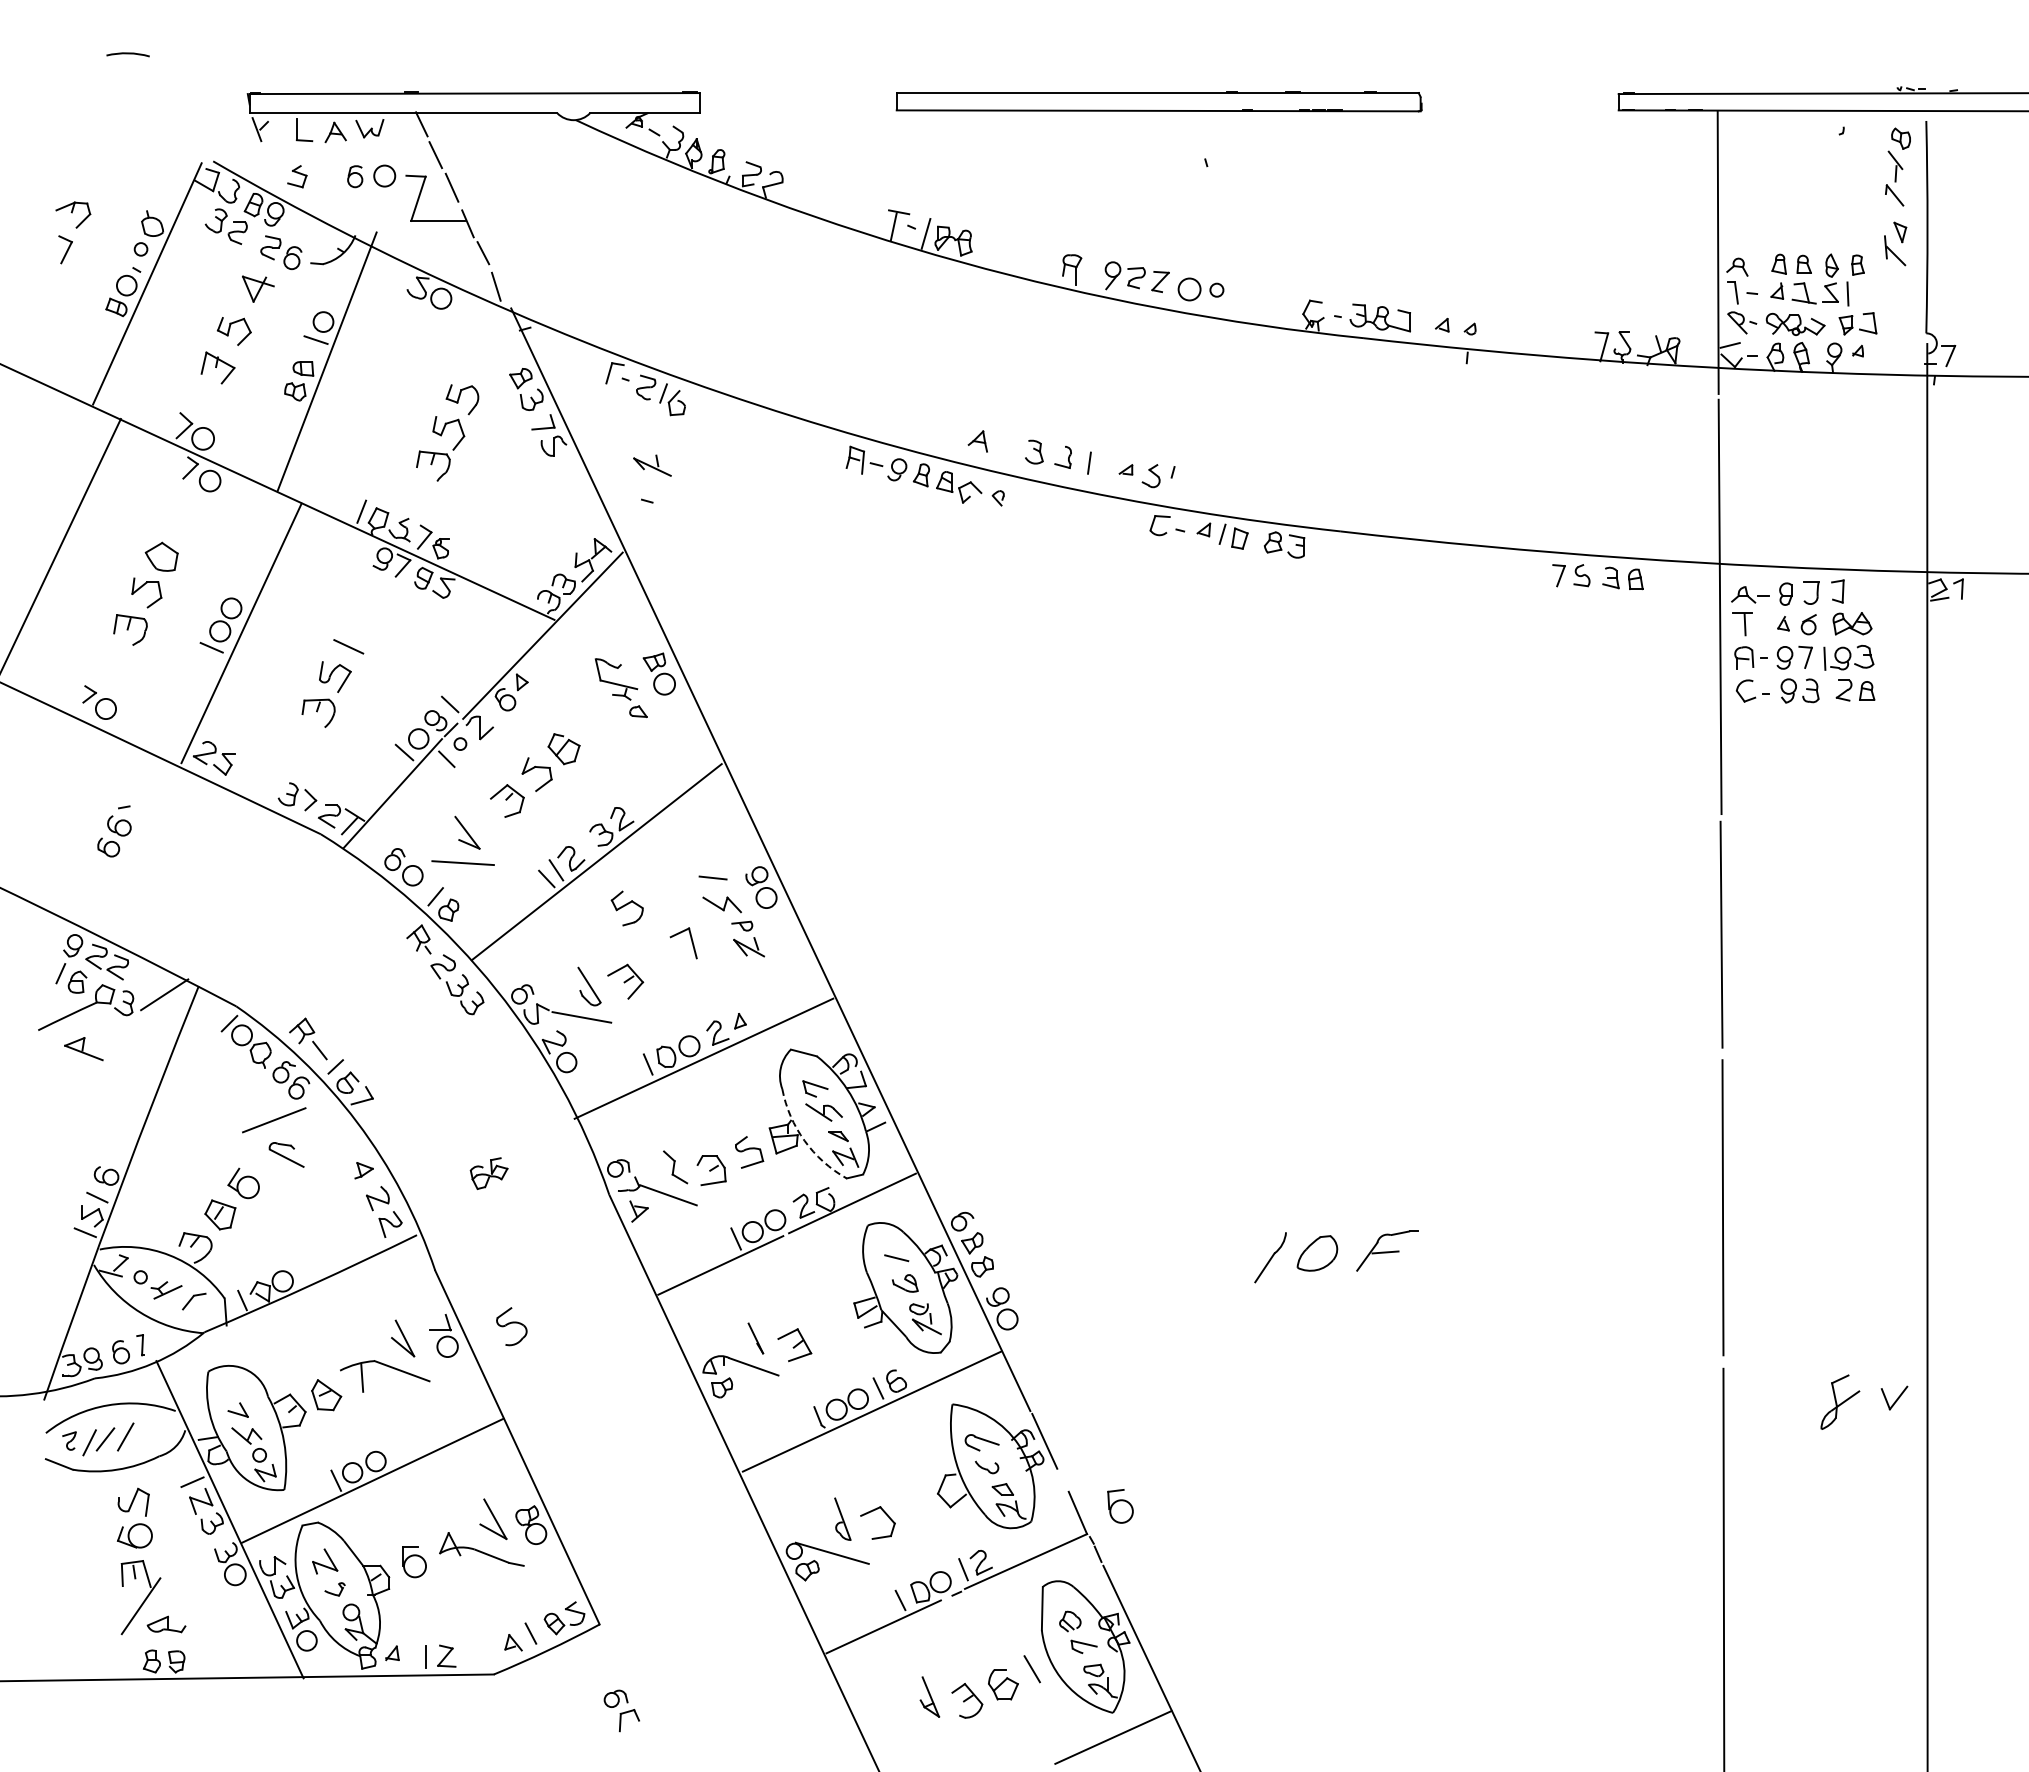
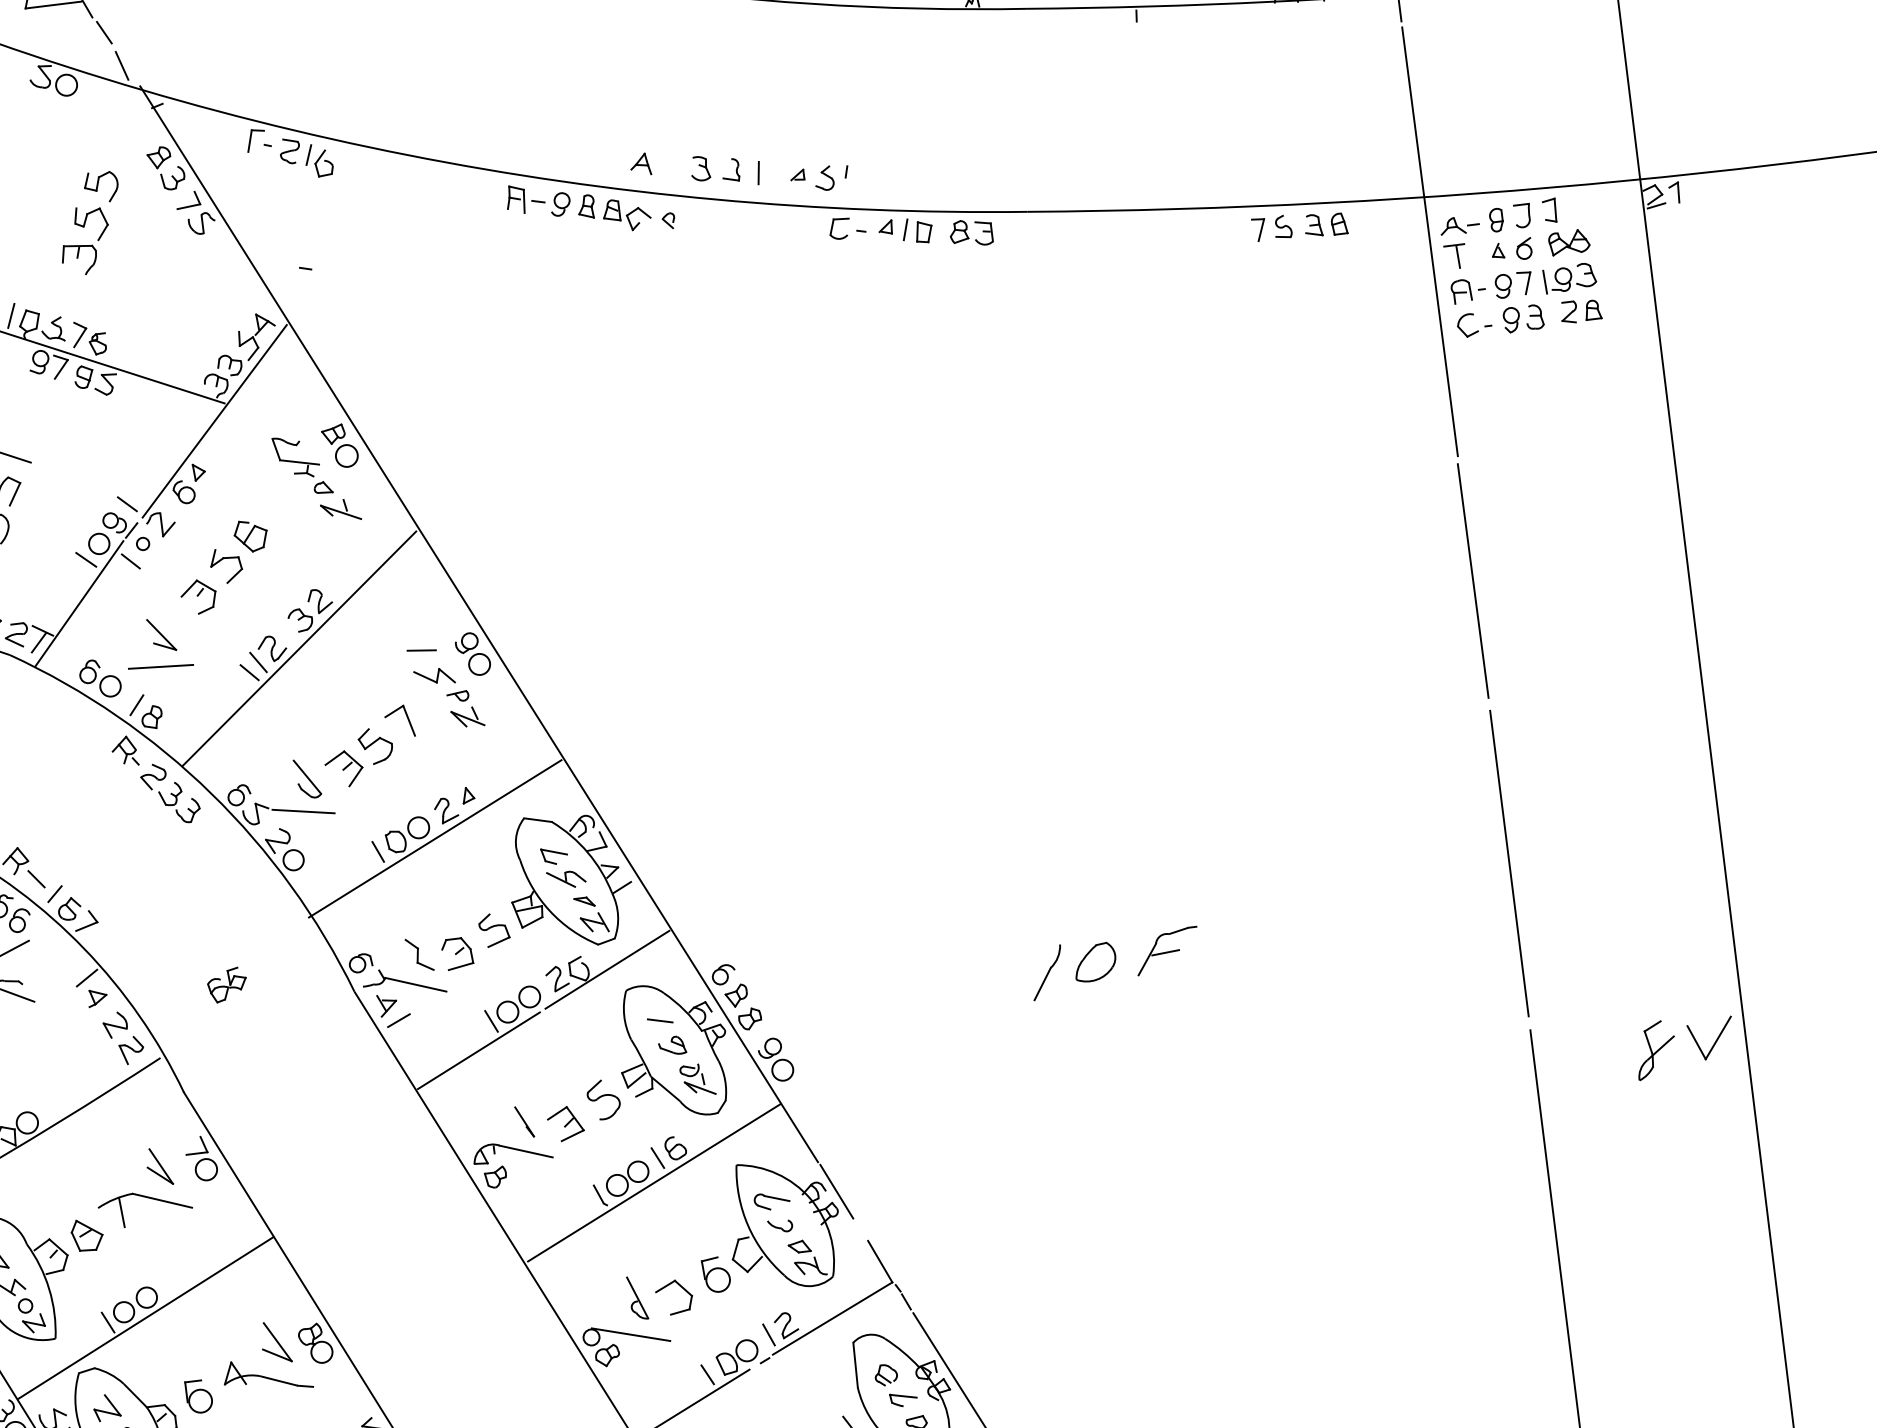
part: (652, 465) -> (340, 510), moved
part: (626, 908) -> (375, 746), moved
arc: (804, 1140) -> (549, 910), dashed -> solid
line: (356, 1150) -> (87, 978), added
line: (648, 1227) -> (399, 1020), added
part: (511, 1326) -> (603, 1099), moved
part: (1894, 1397) -> (1711, 1038), size x1.67
part: (1120, 1506) -> (716, 1274), moved

